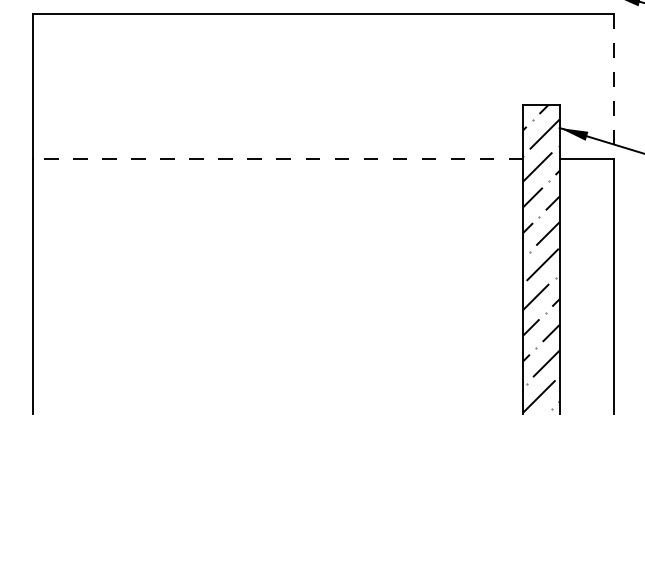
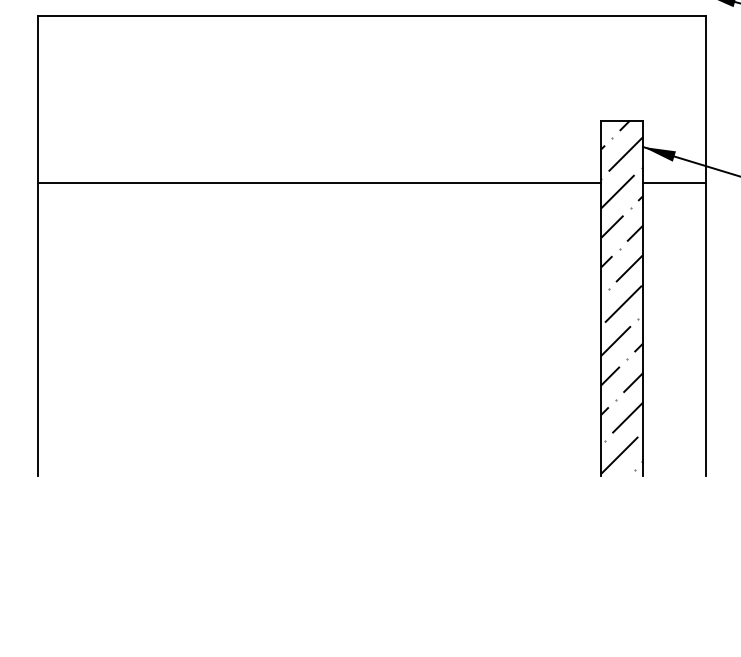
line: (614, 86) -> (705, 99), dashed -> solid
line: (277, 159) -> (318, 183), dashed -> solid

